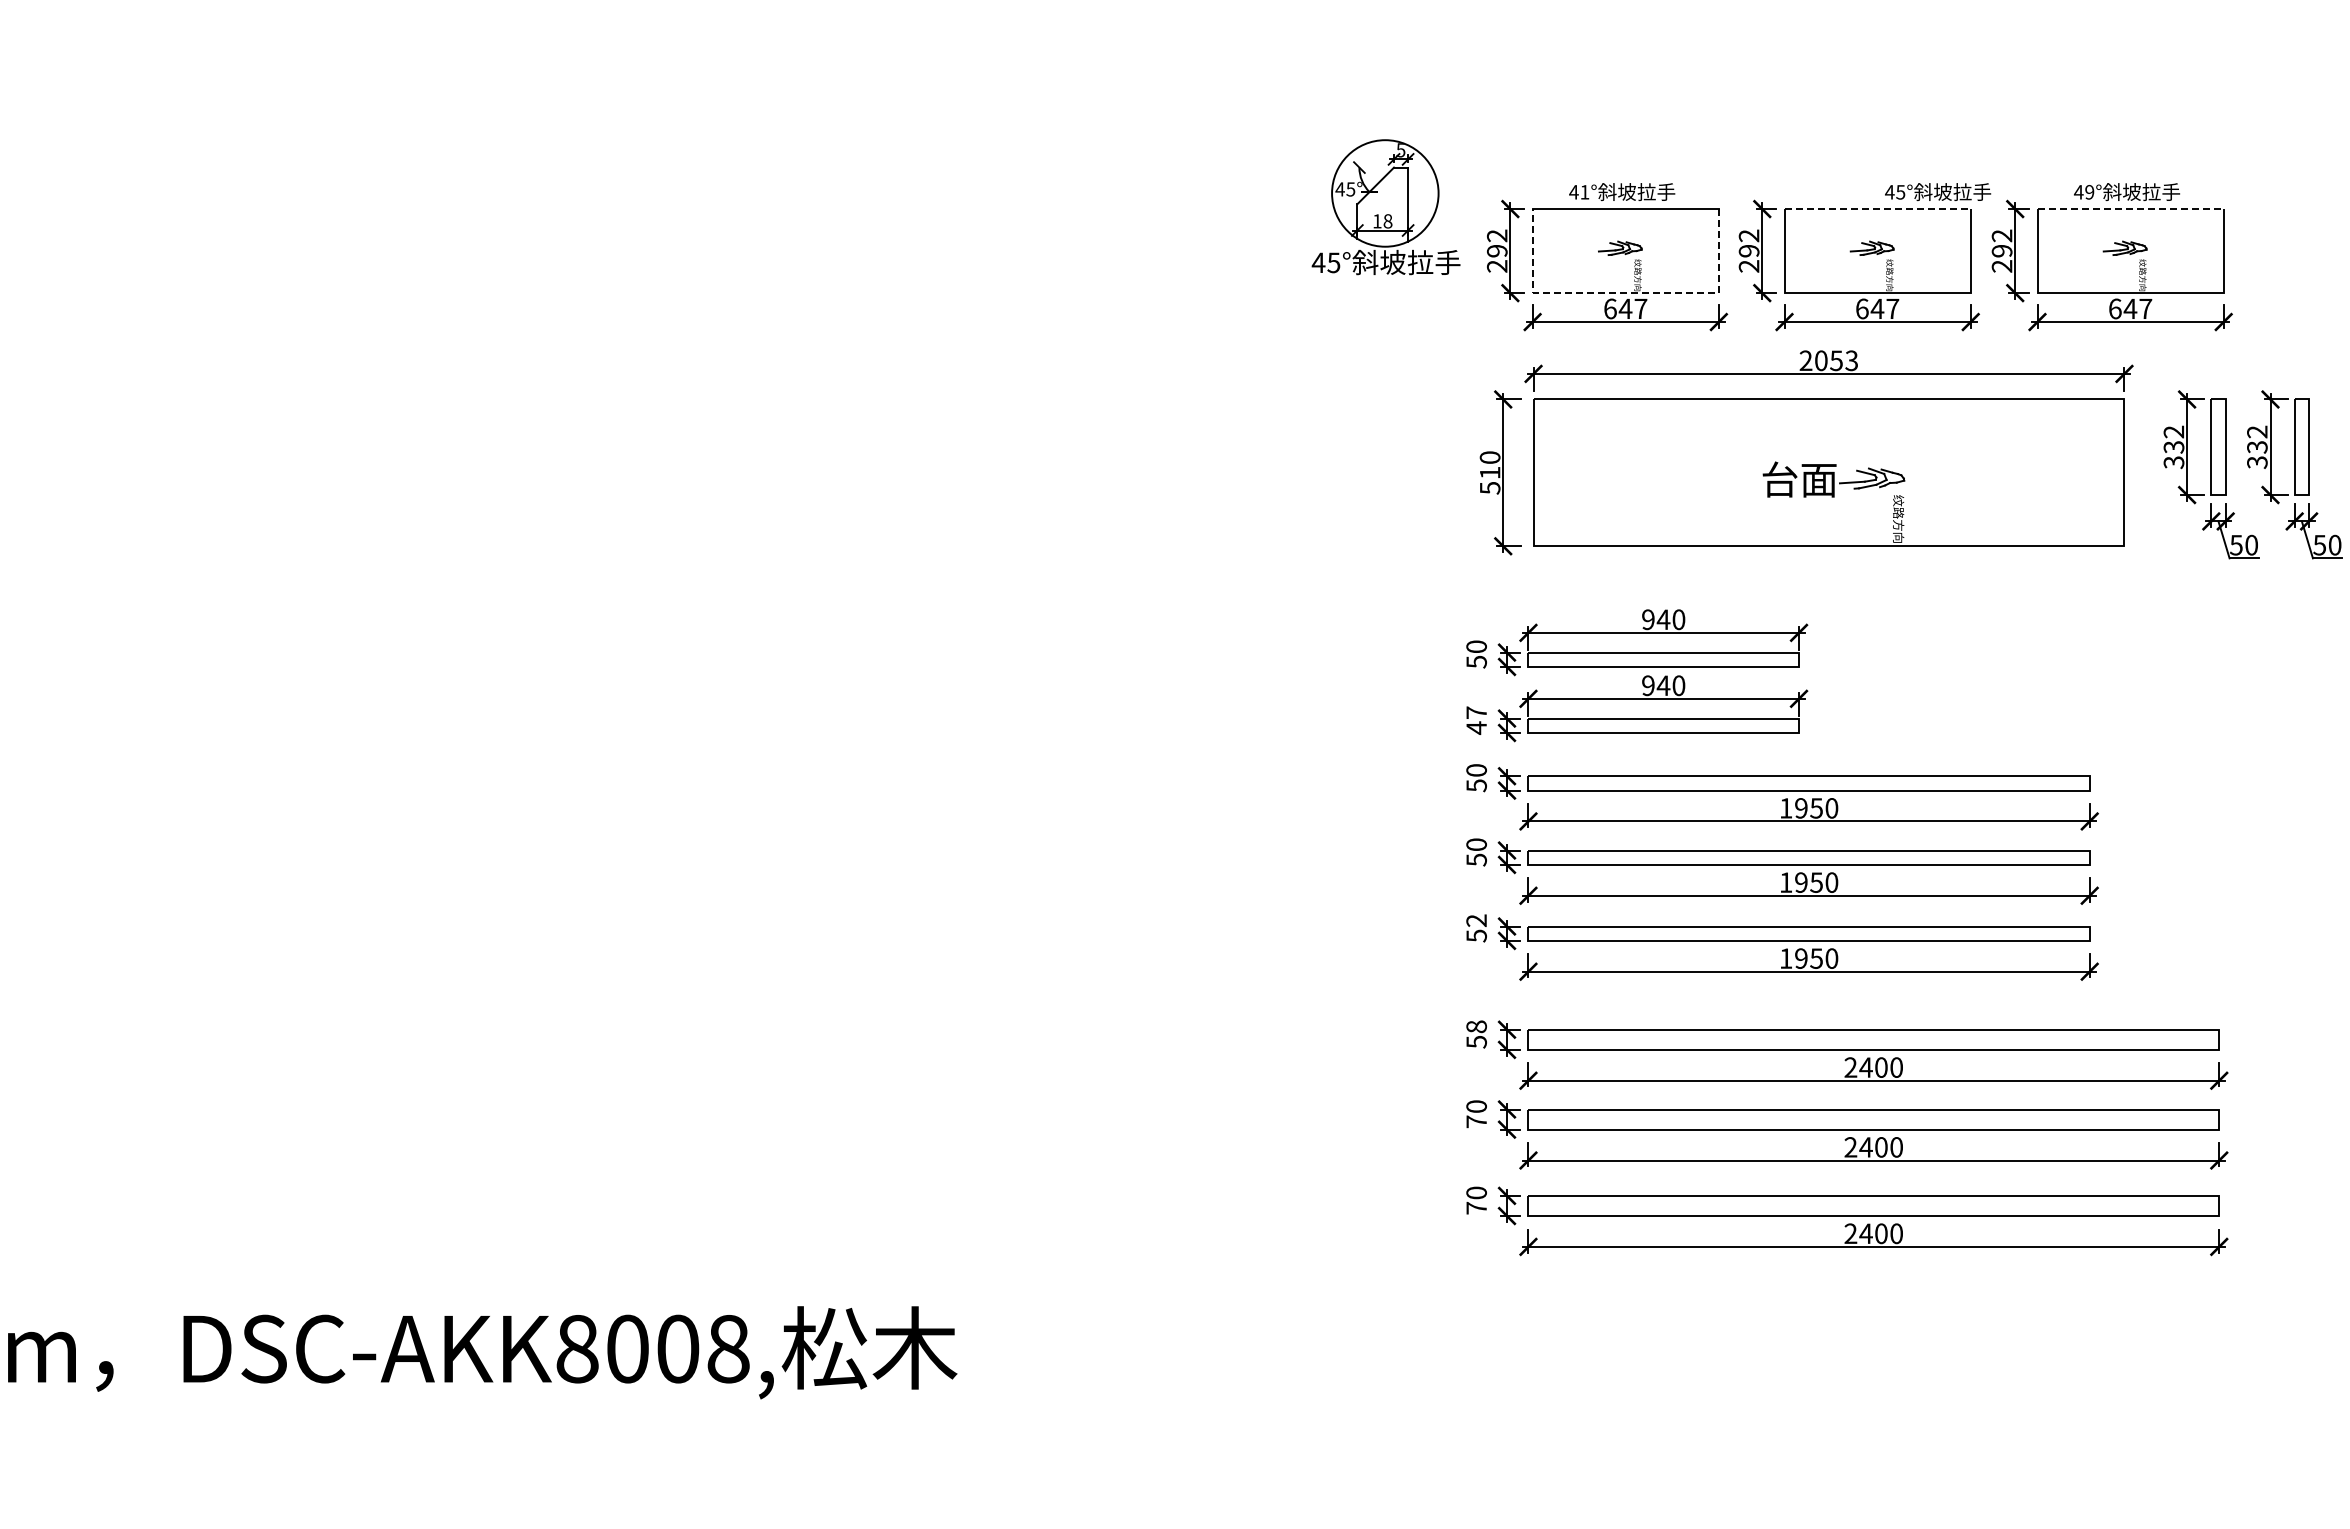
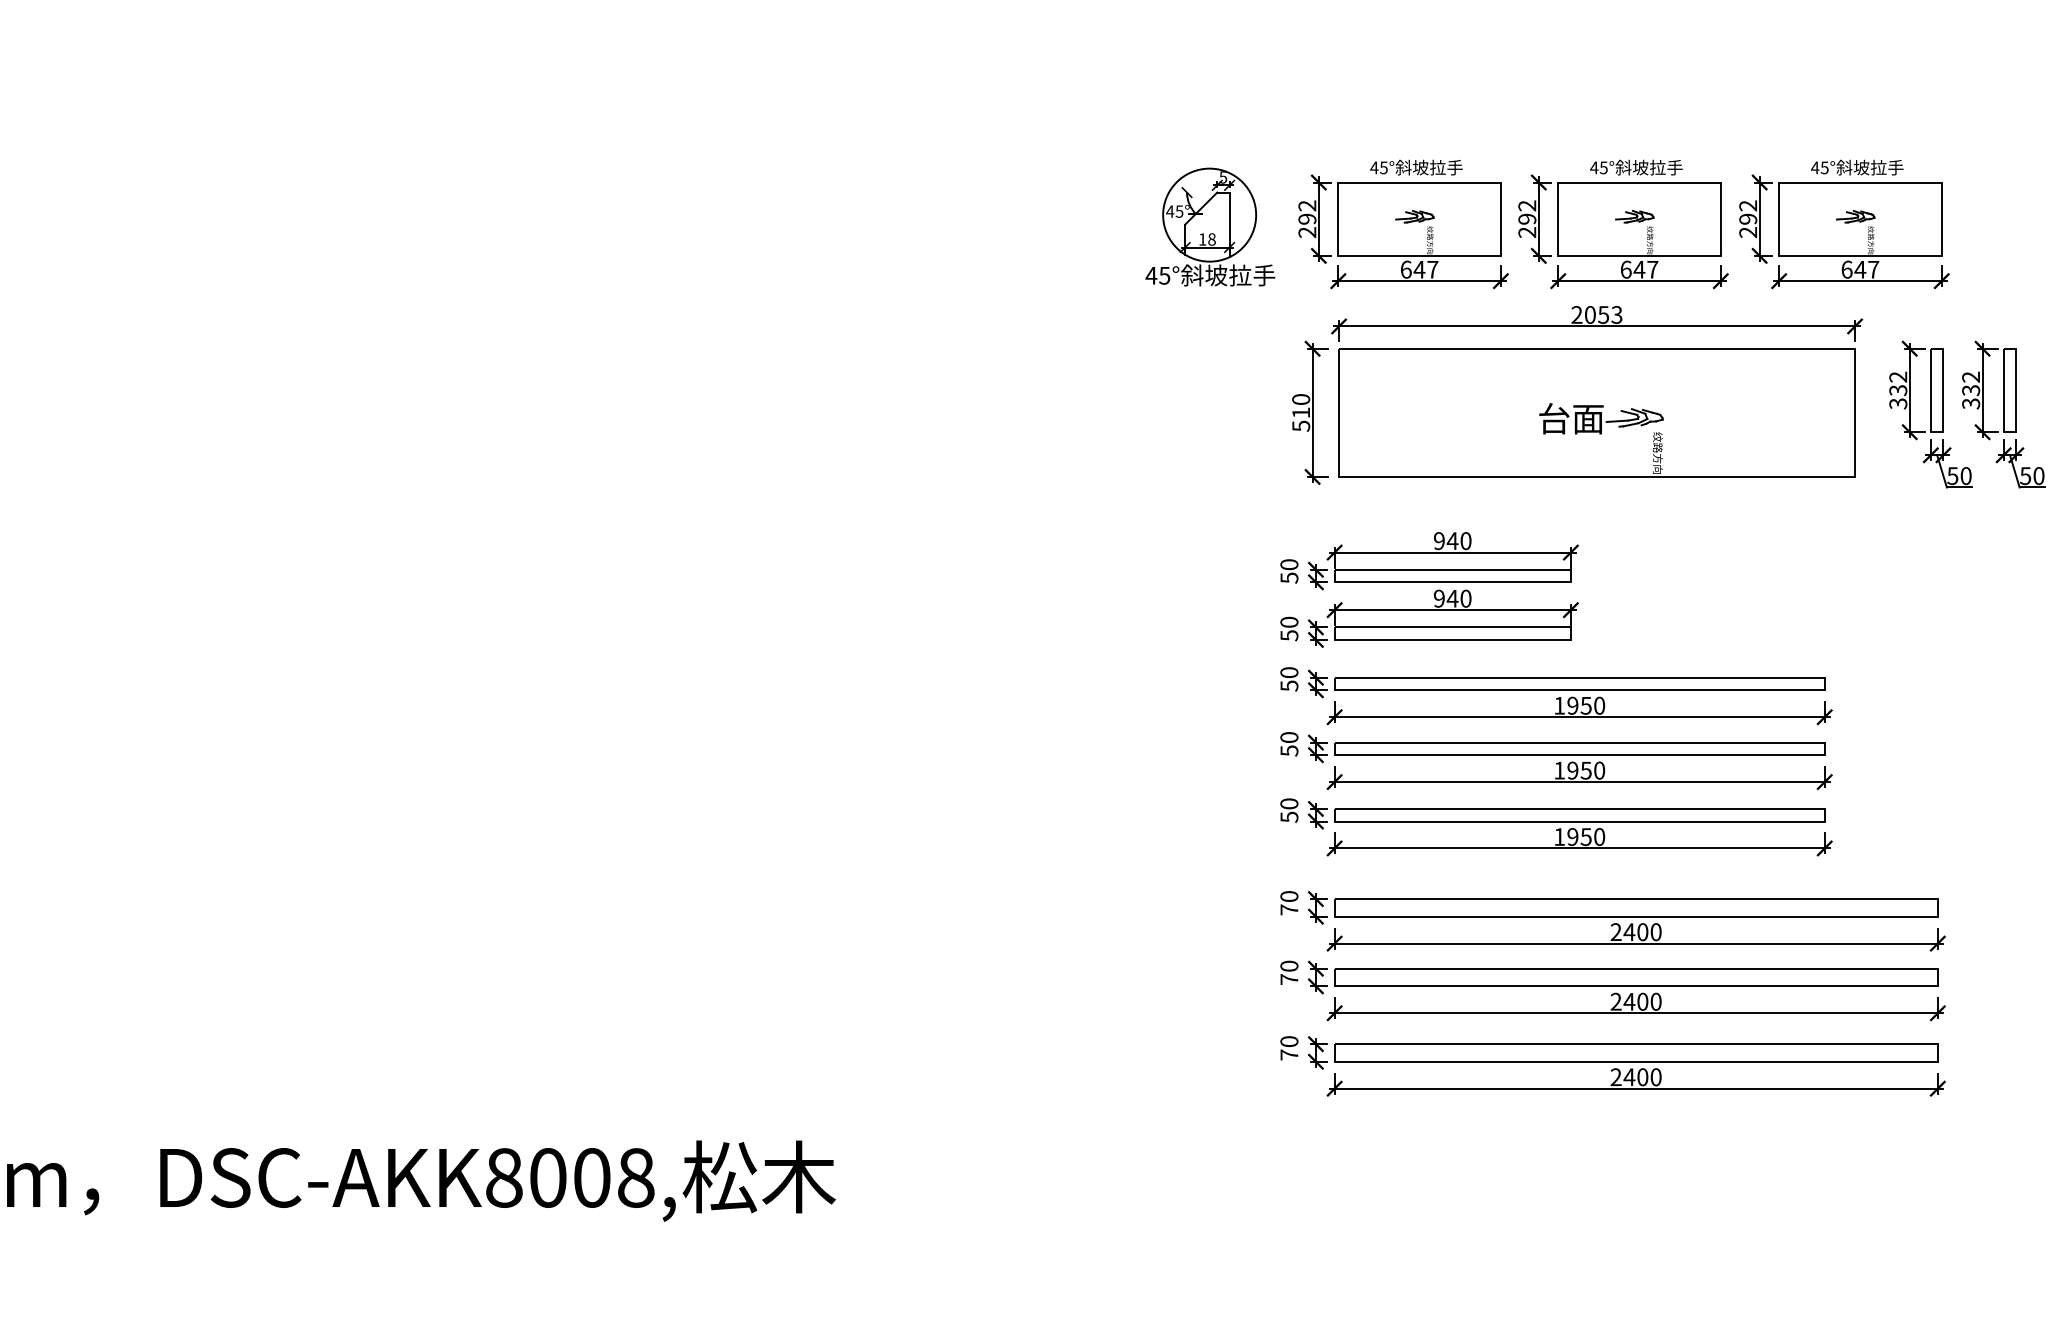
text: (1938, 191) -> (1636, 167), moved
text: (1584, 192) -> (1383, 168), 41° -> 45°
text: (2089, 192) -> (1824, 168), 49° -> 45°
part: (1385, 207) -> (1209, 227), moved
line: (1878, 209) -> (1640, 182), dashed -> solid
line: (2131, 209) -> (1861, 182), dashed -> solid
line: (1625, 293) -> (1419, 256), dashed -> solid
text: (1476, 720) -> (1289, 629), 47 -> 50
text: (1476, 920) -> (1289, 803), 52 -> 50
text: (1476, 1034) -> (1289, 903), 58 -> 70

